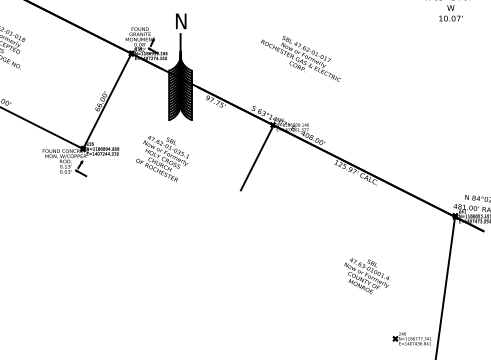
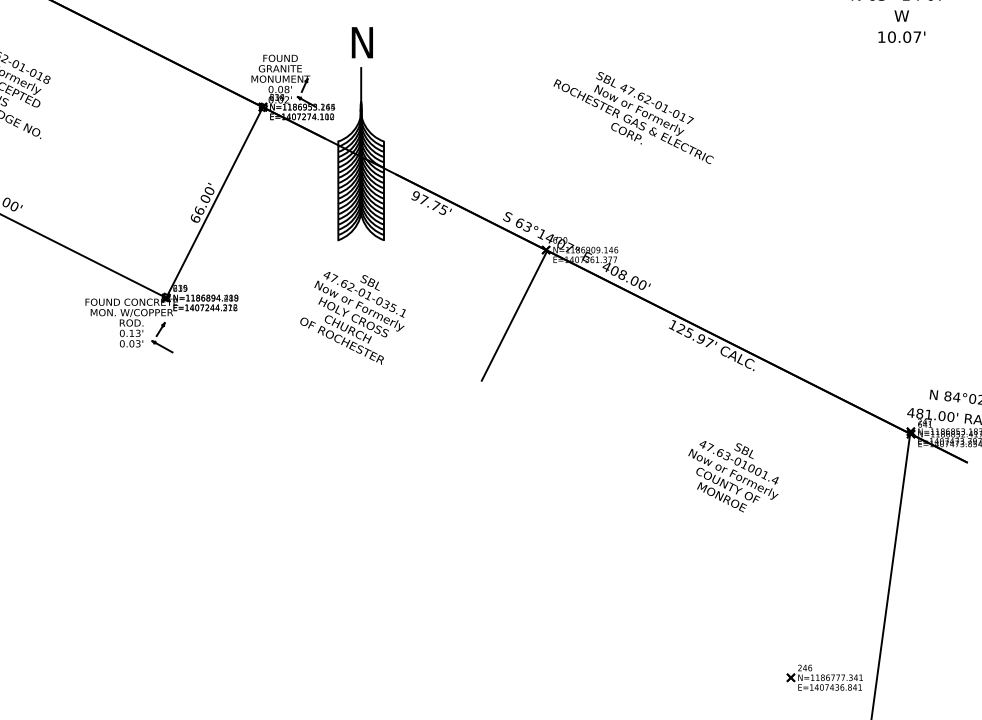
text: (300, 58) -> (633, 117), moved
text: (162, 159) -> (353, 319), moved
text: (366, 275) -> (733, 475), moved

